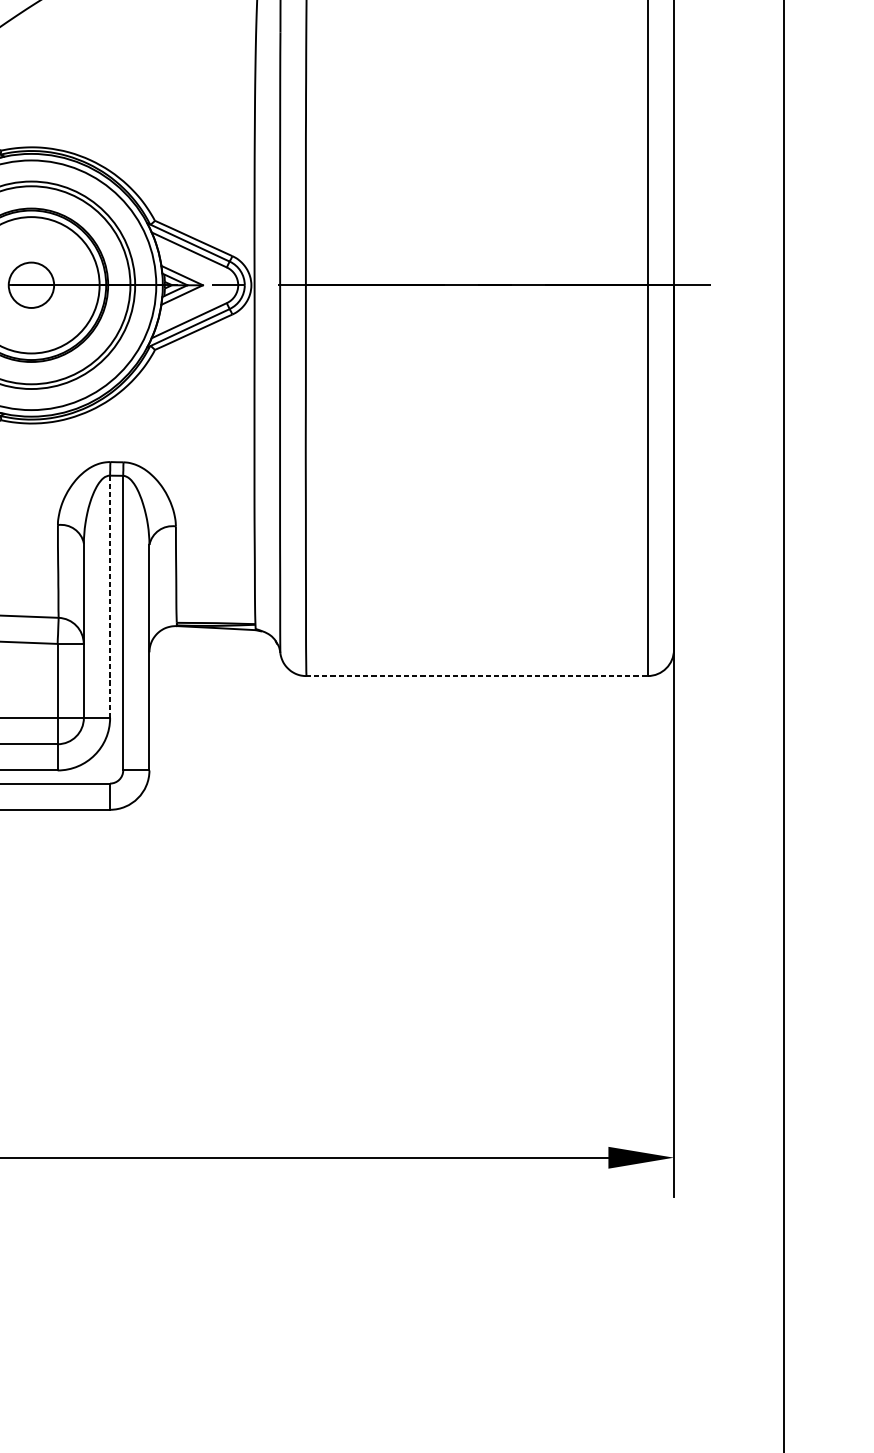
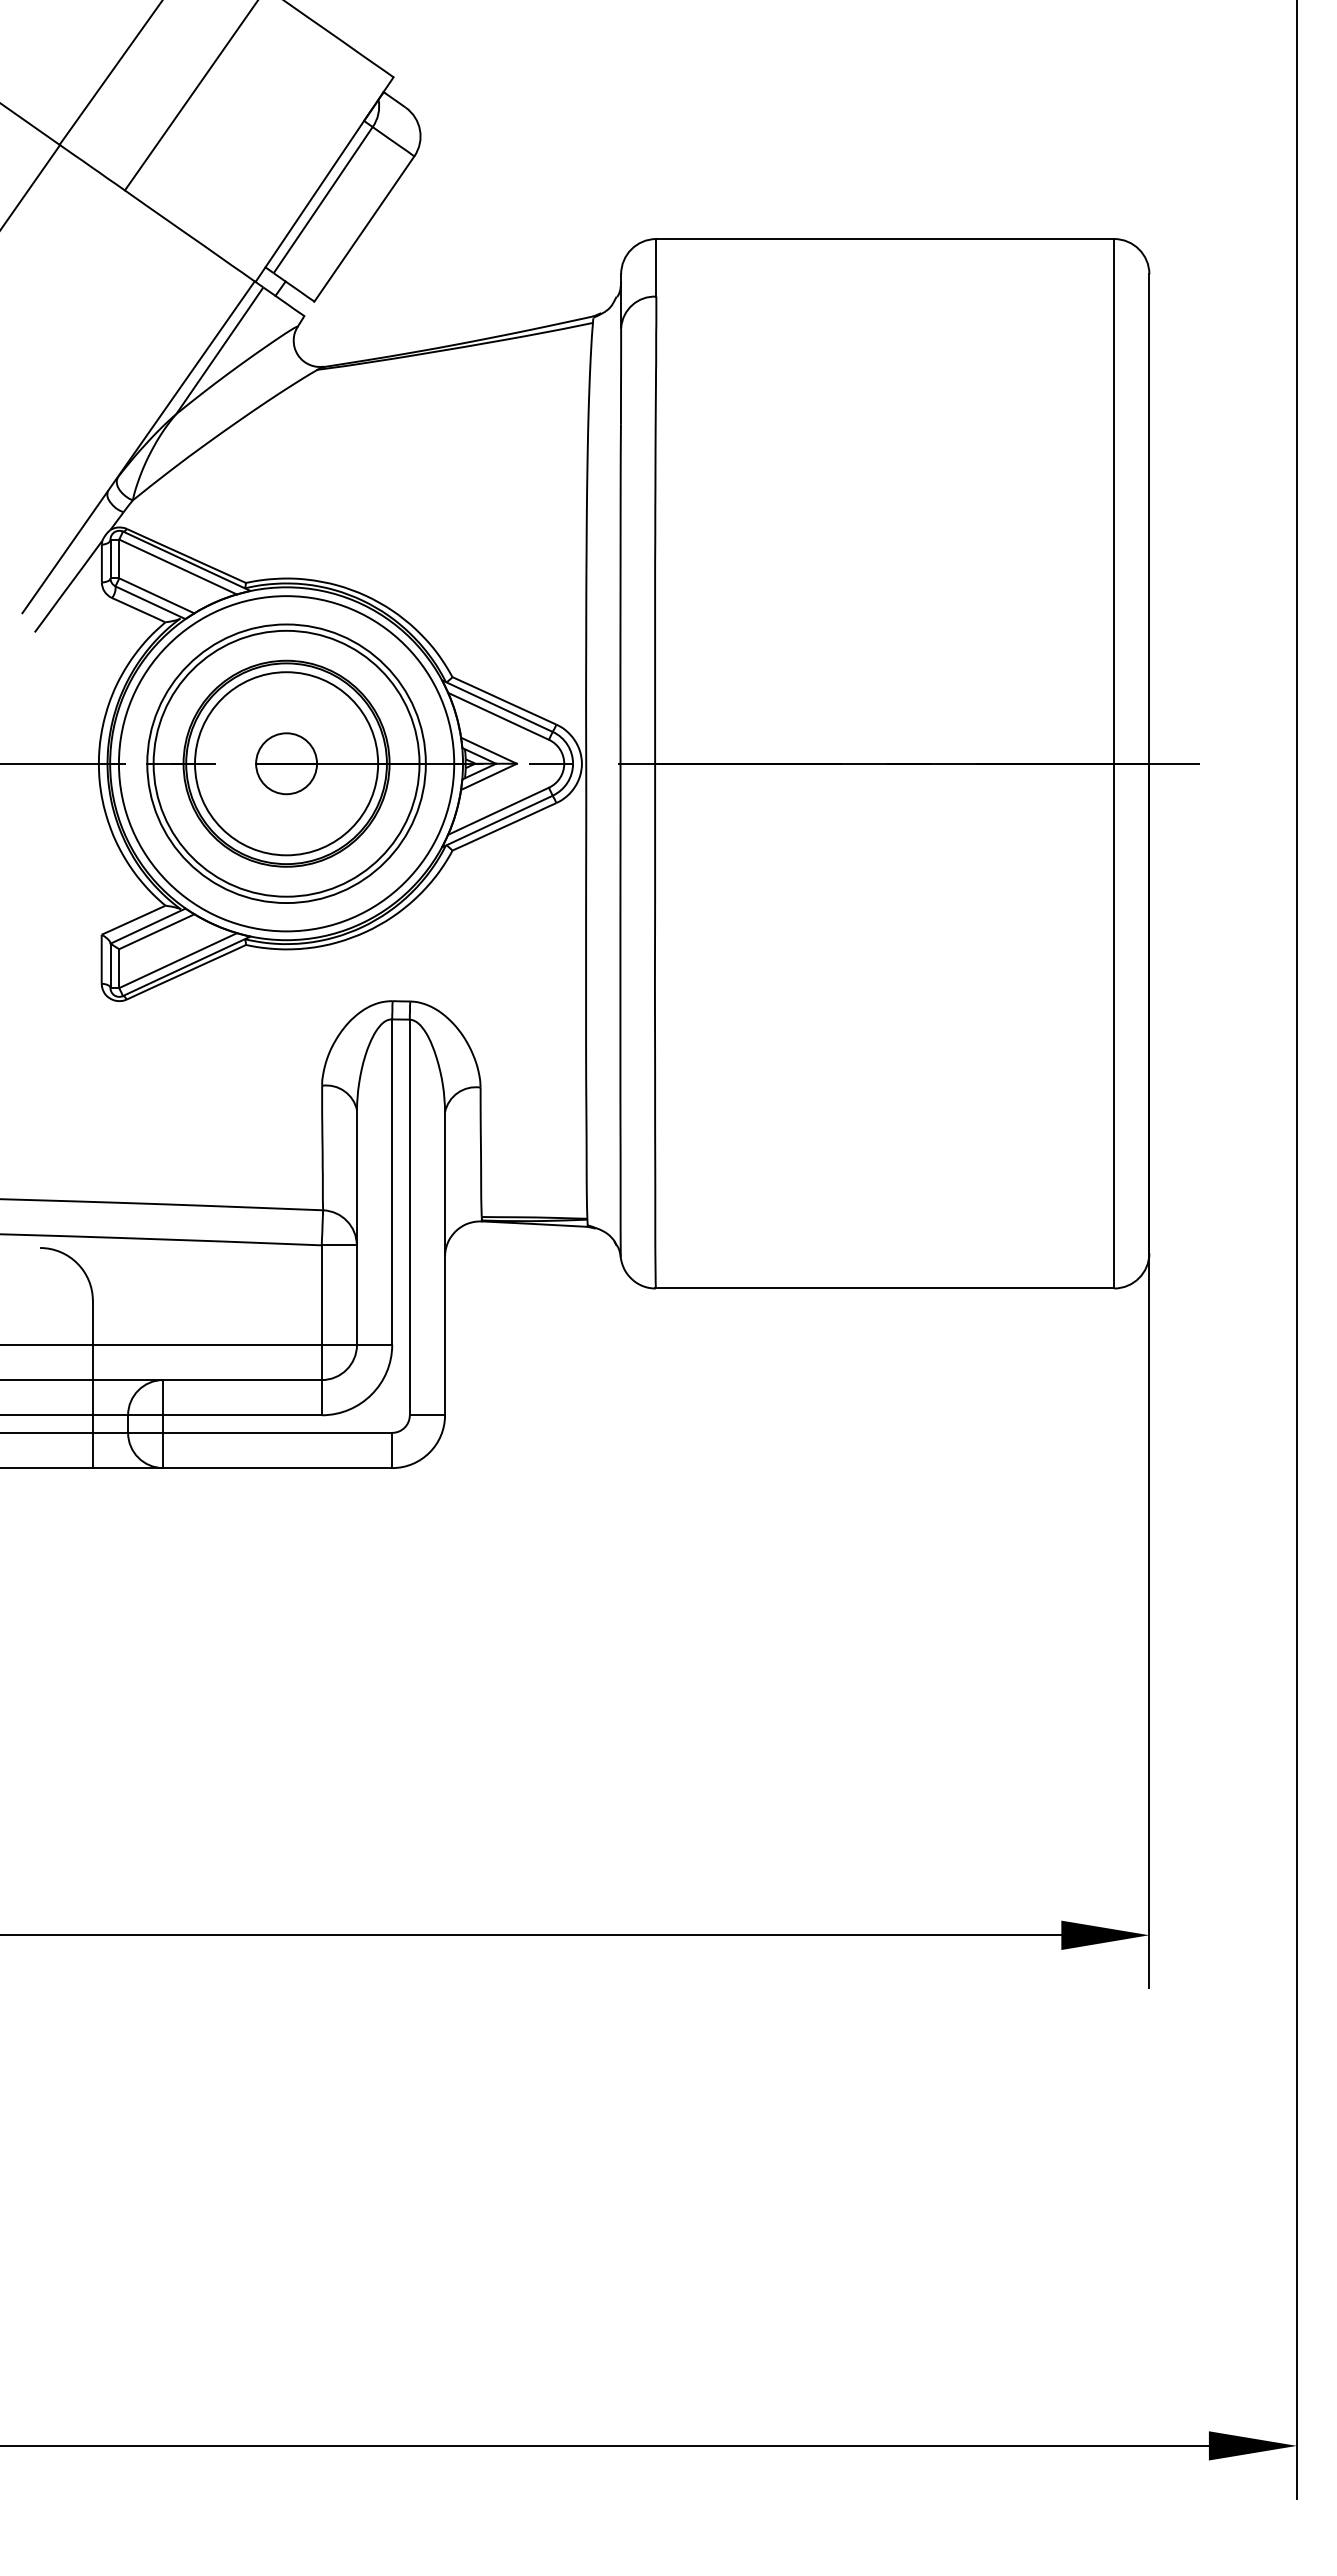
line: (110, 597) -> (392, 1182), dashed -> solid
line: (476, 676) -> (884, 1288), dashed -> solid

